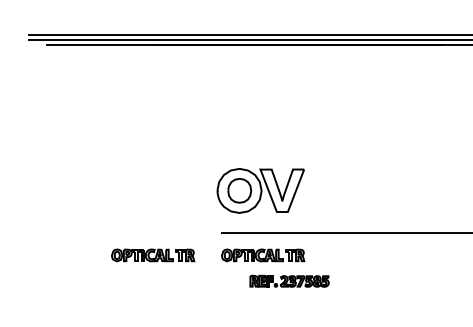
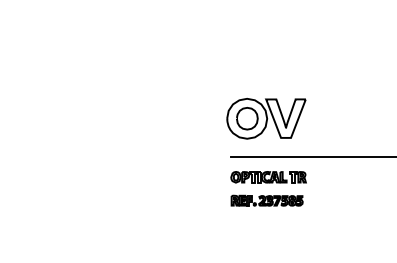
part: (153, 255) -> (169, 177), removed
part: (289, 280) -> (267, 200), moved

